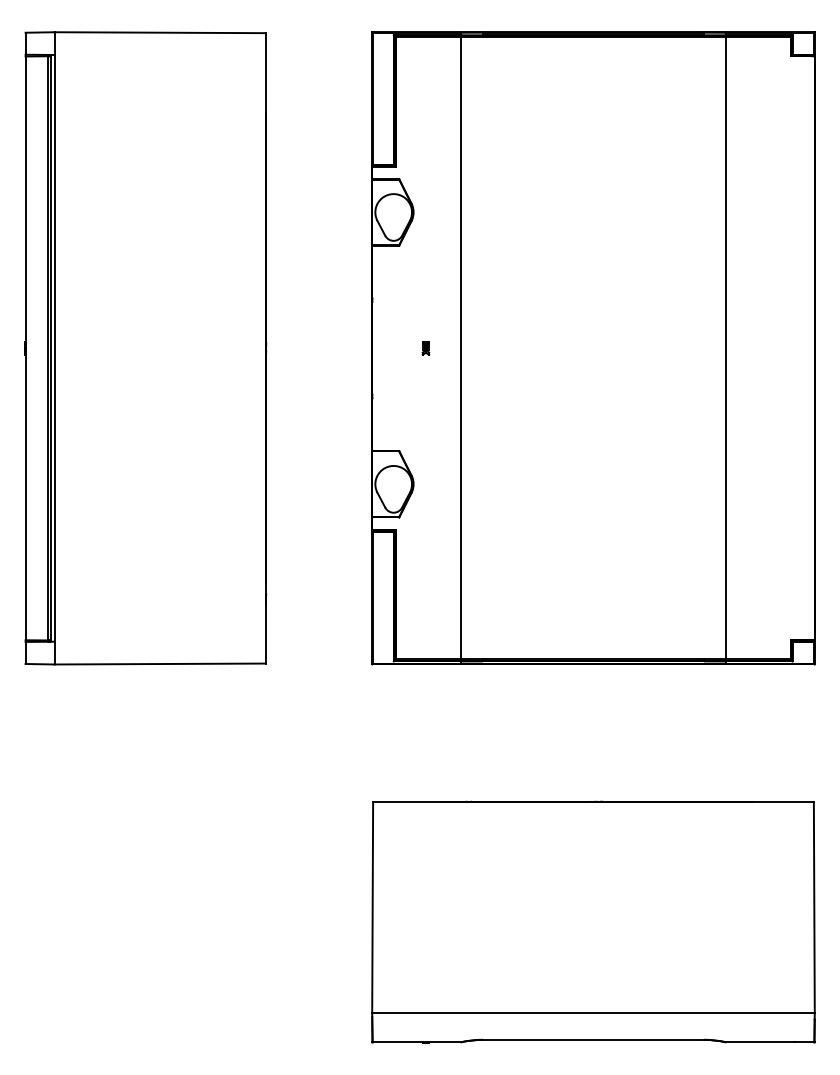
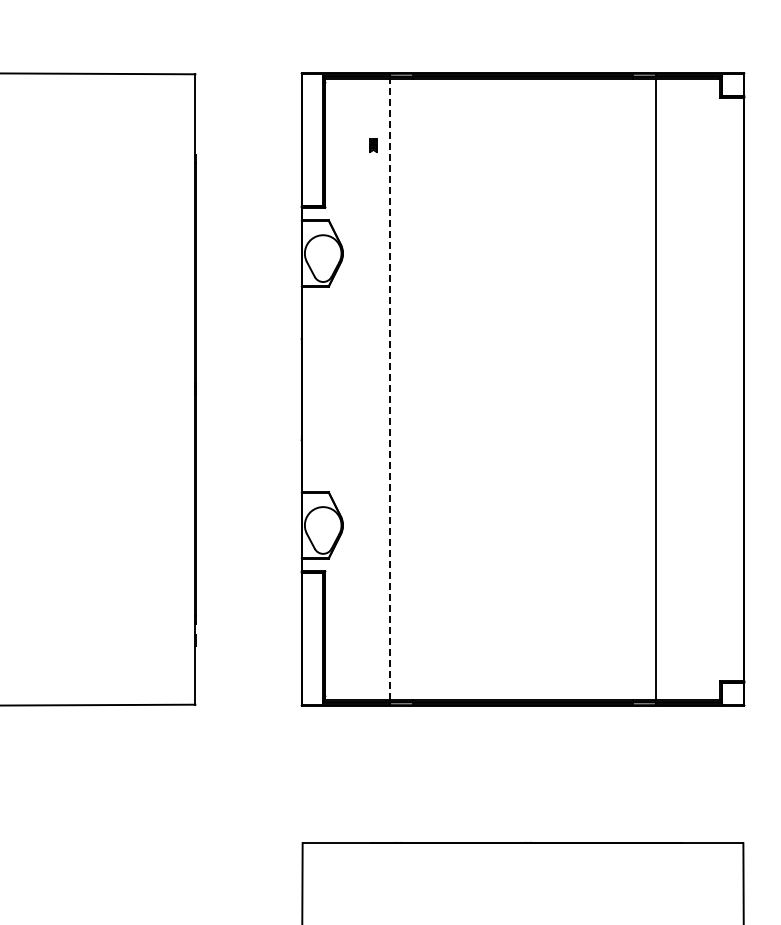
part: (425, 348) -> (373, 145), moved
line: (460, 348) -> (390, 389), solid -> dashed

